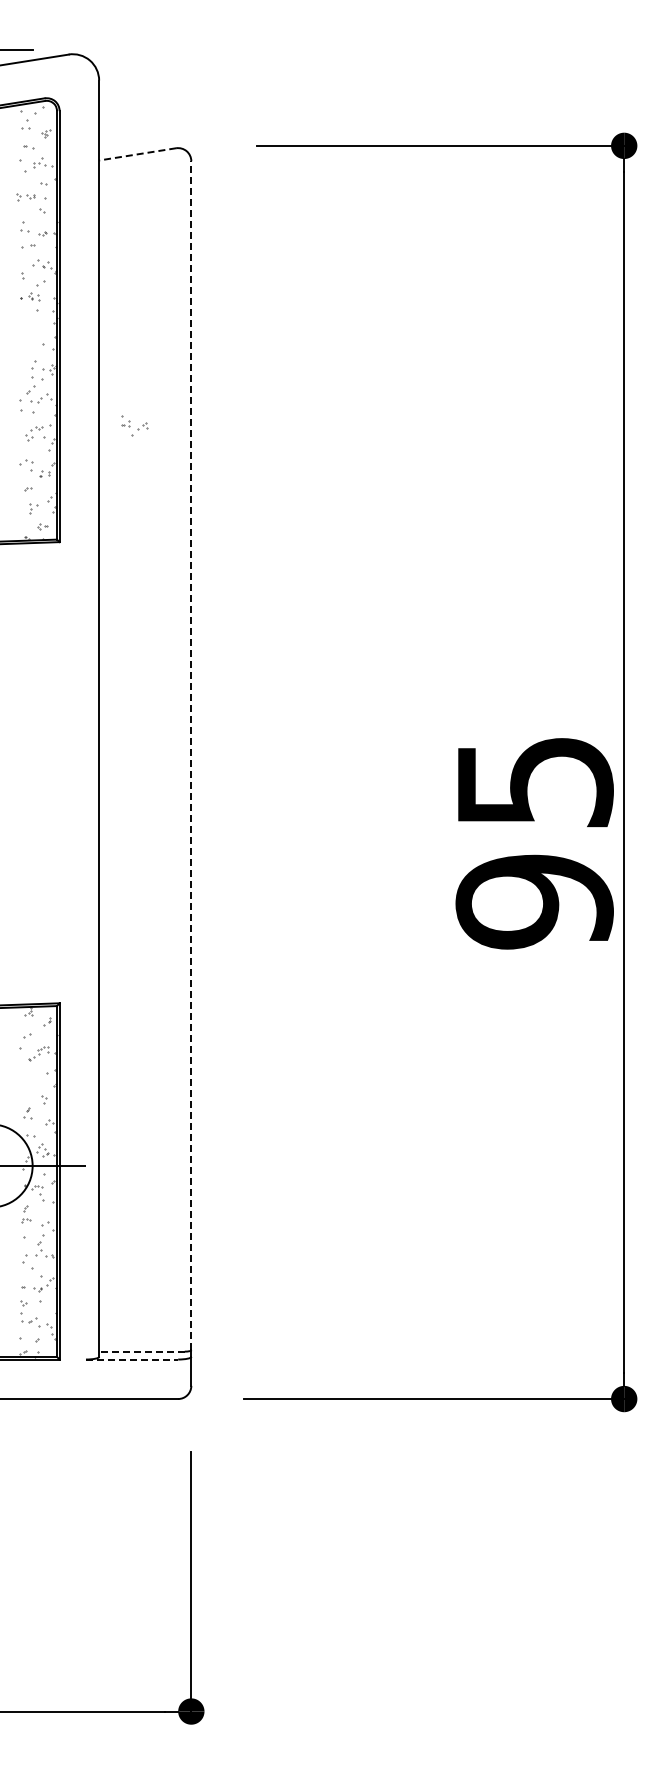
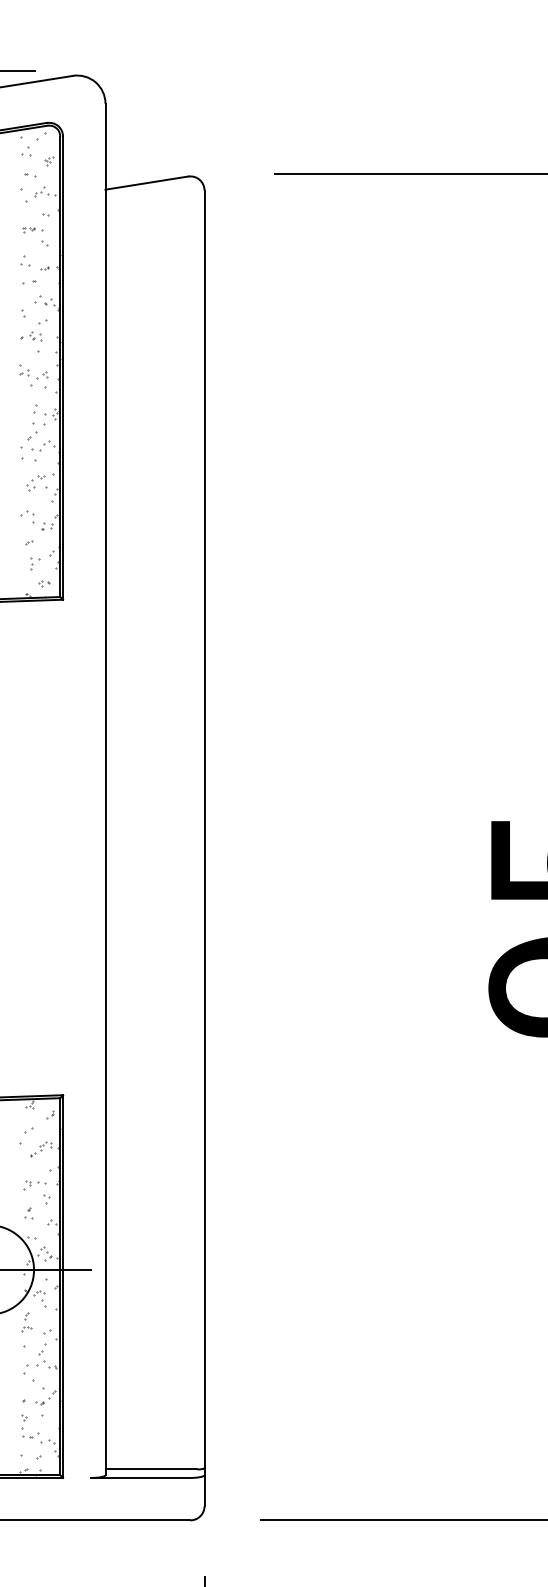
line: (137, 154) -> (146, 183), dashed -> solid
part: (31, 197) -> (32, 229), size x0.62
part: (134, 425) -> (33, 374), moved
line: (191, 755) -> (204, 828), dashed -> solid
part: (33, 1086) -> (34, 1184), added
line: (141, 1351) -> (151, 1469), dashed -> solid
line: (132, 1359) -> (141, 1477), dashed -> solid

